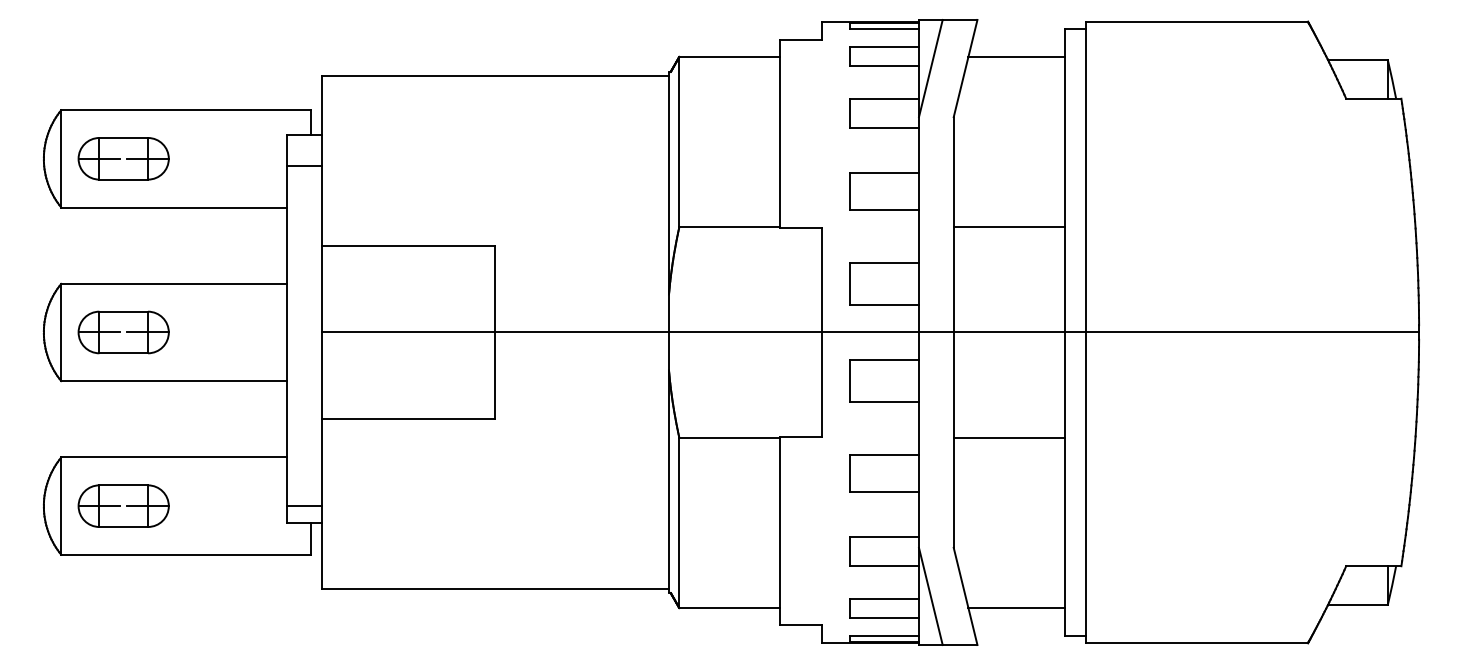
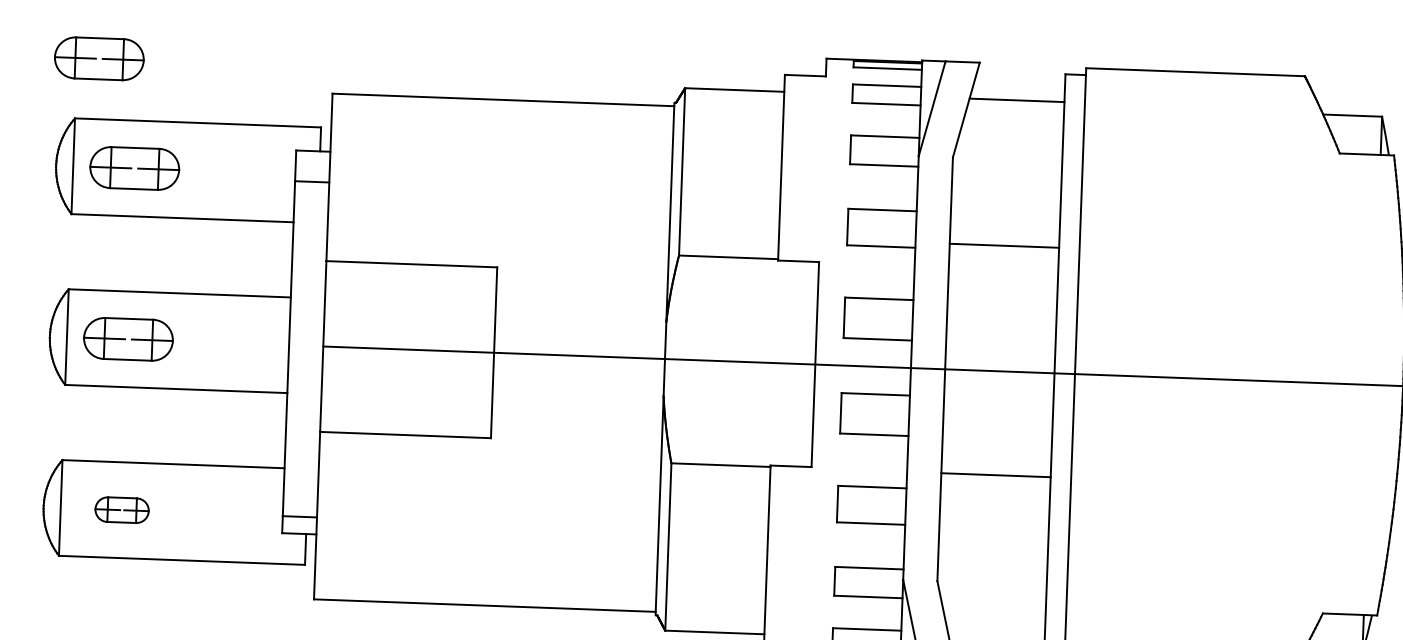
part: (83, 48) -> (99, 58), added
line: (1008, 226) -> (1003, 245), moved
part: (123, 505) -> (122, 509), size x0.6

